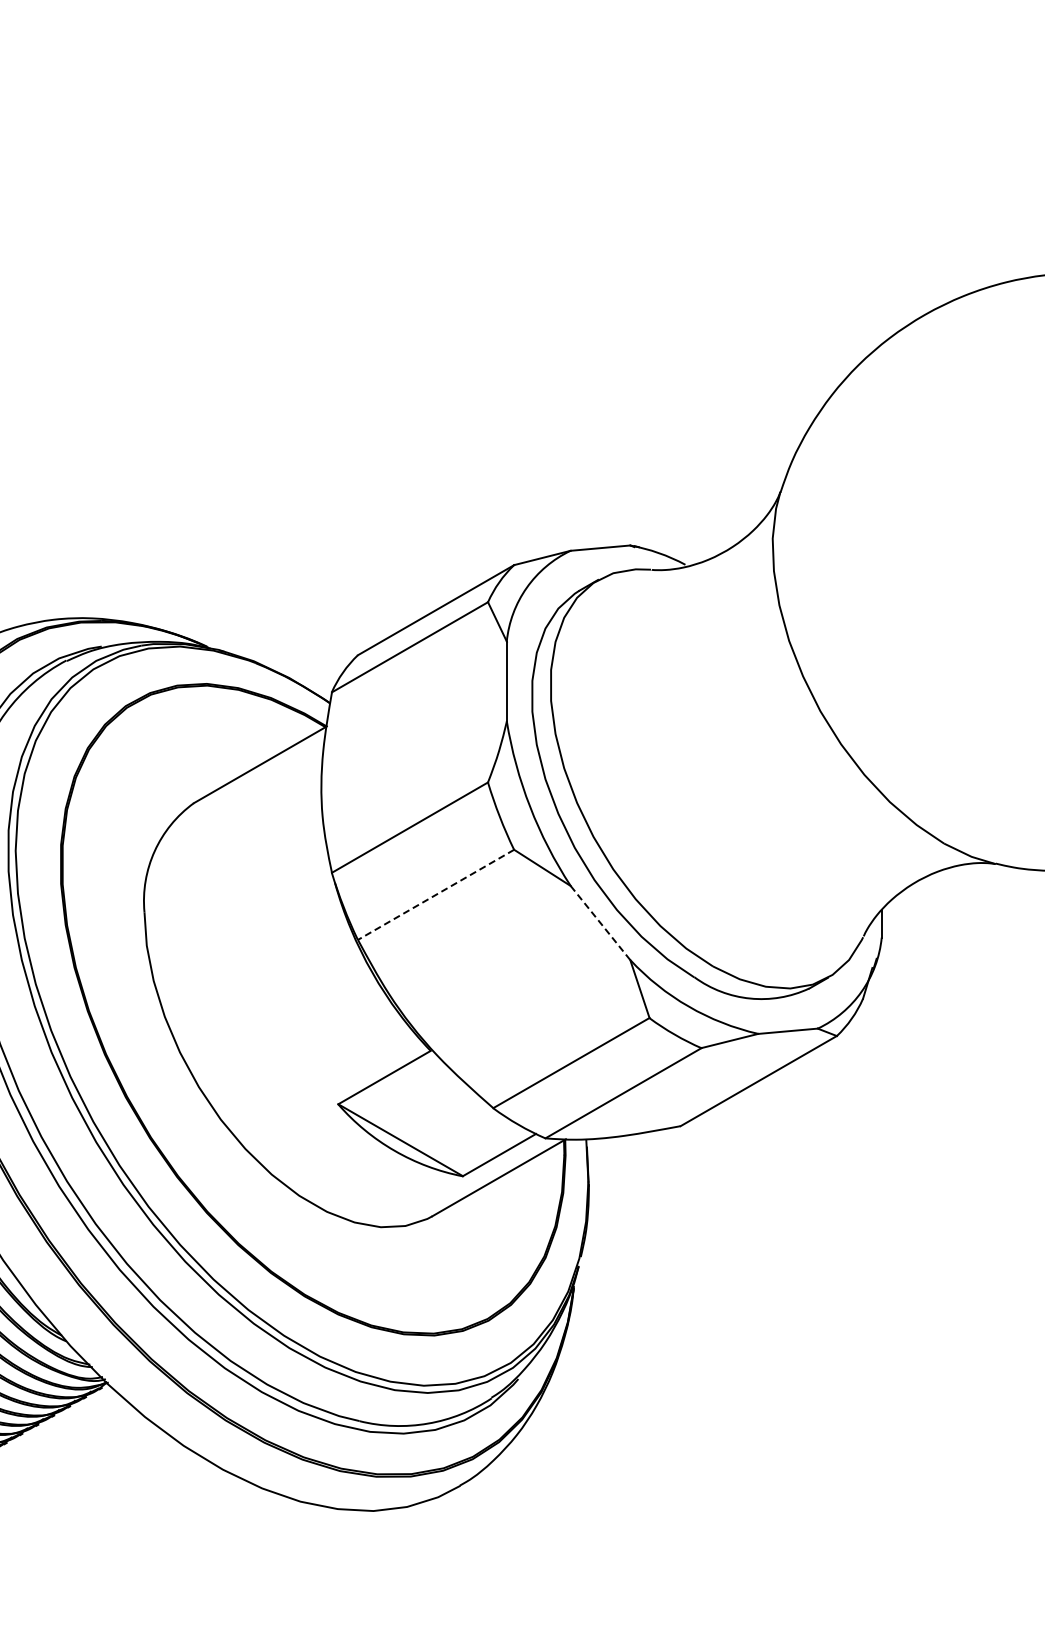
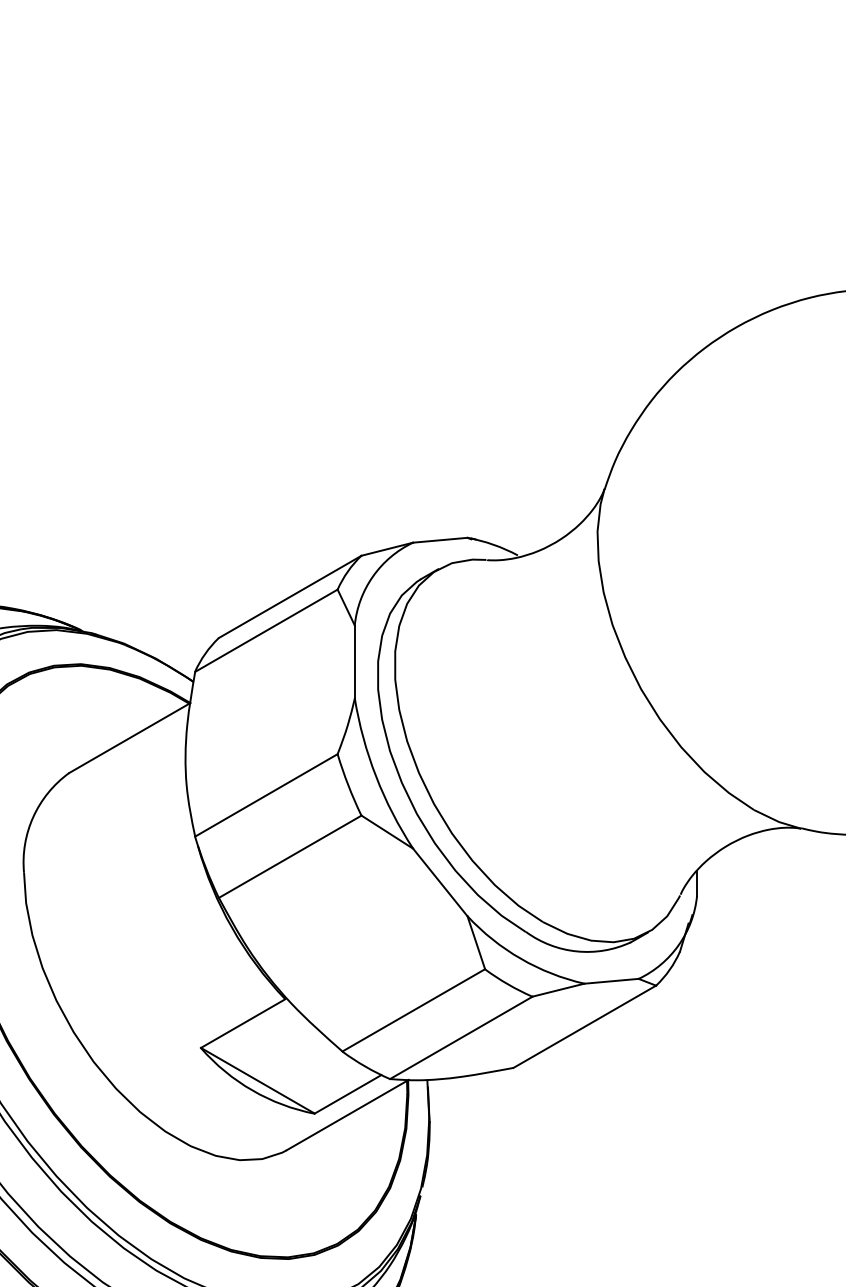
line: (435, 895) -> (289, 857), dashed -> solid
line: (600, 923) -> (440, 882), dashed -> solid

